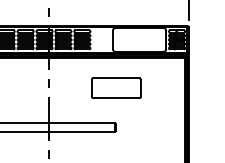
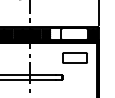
part: (115, 86) -> (74, 57), moved

